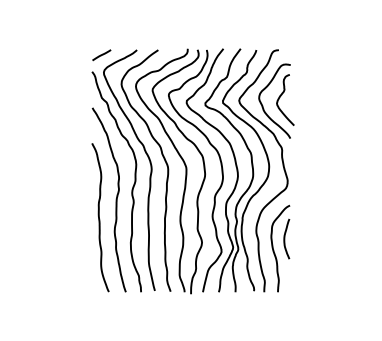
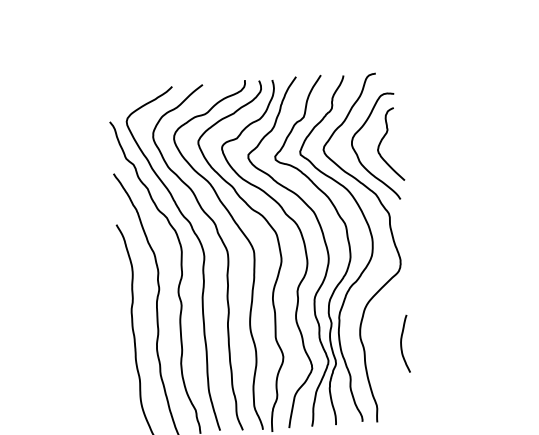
line: (101, 55) -> (121, 97), removed
curve: (274, 250) -> (388, 361), removed

